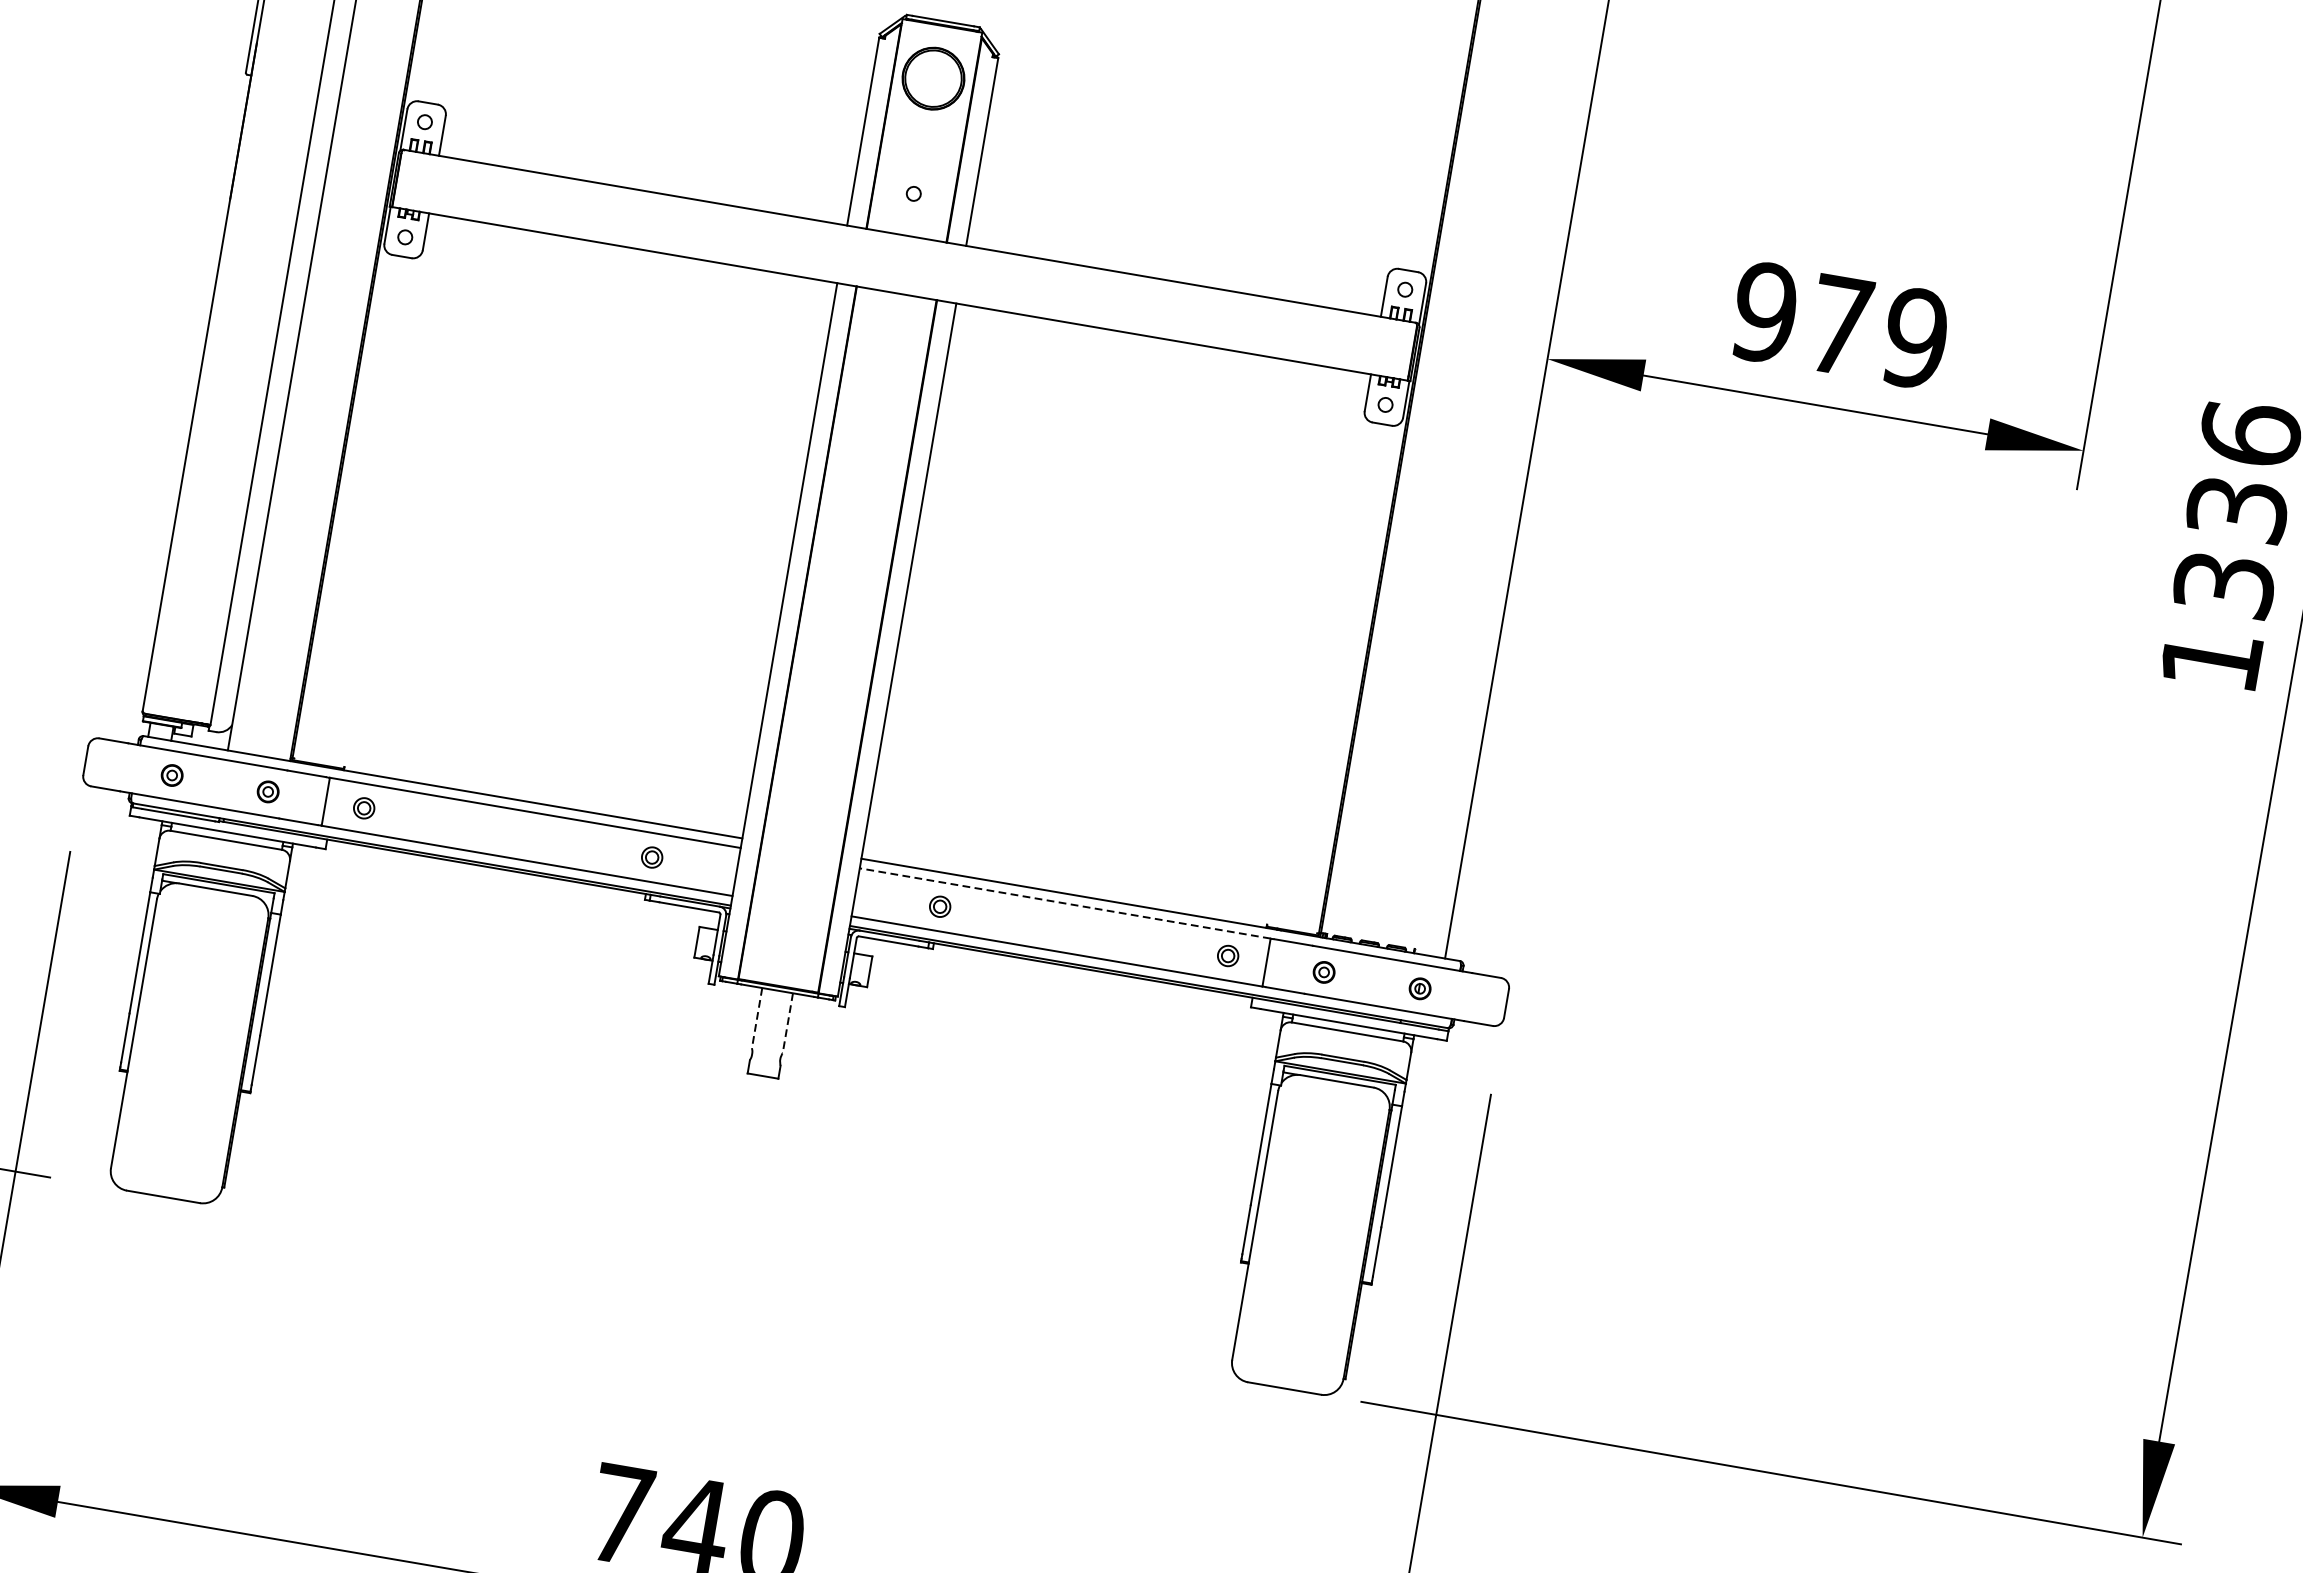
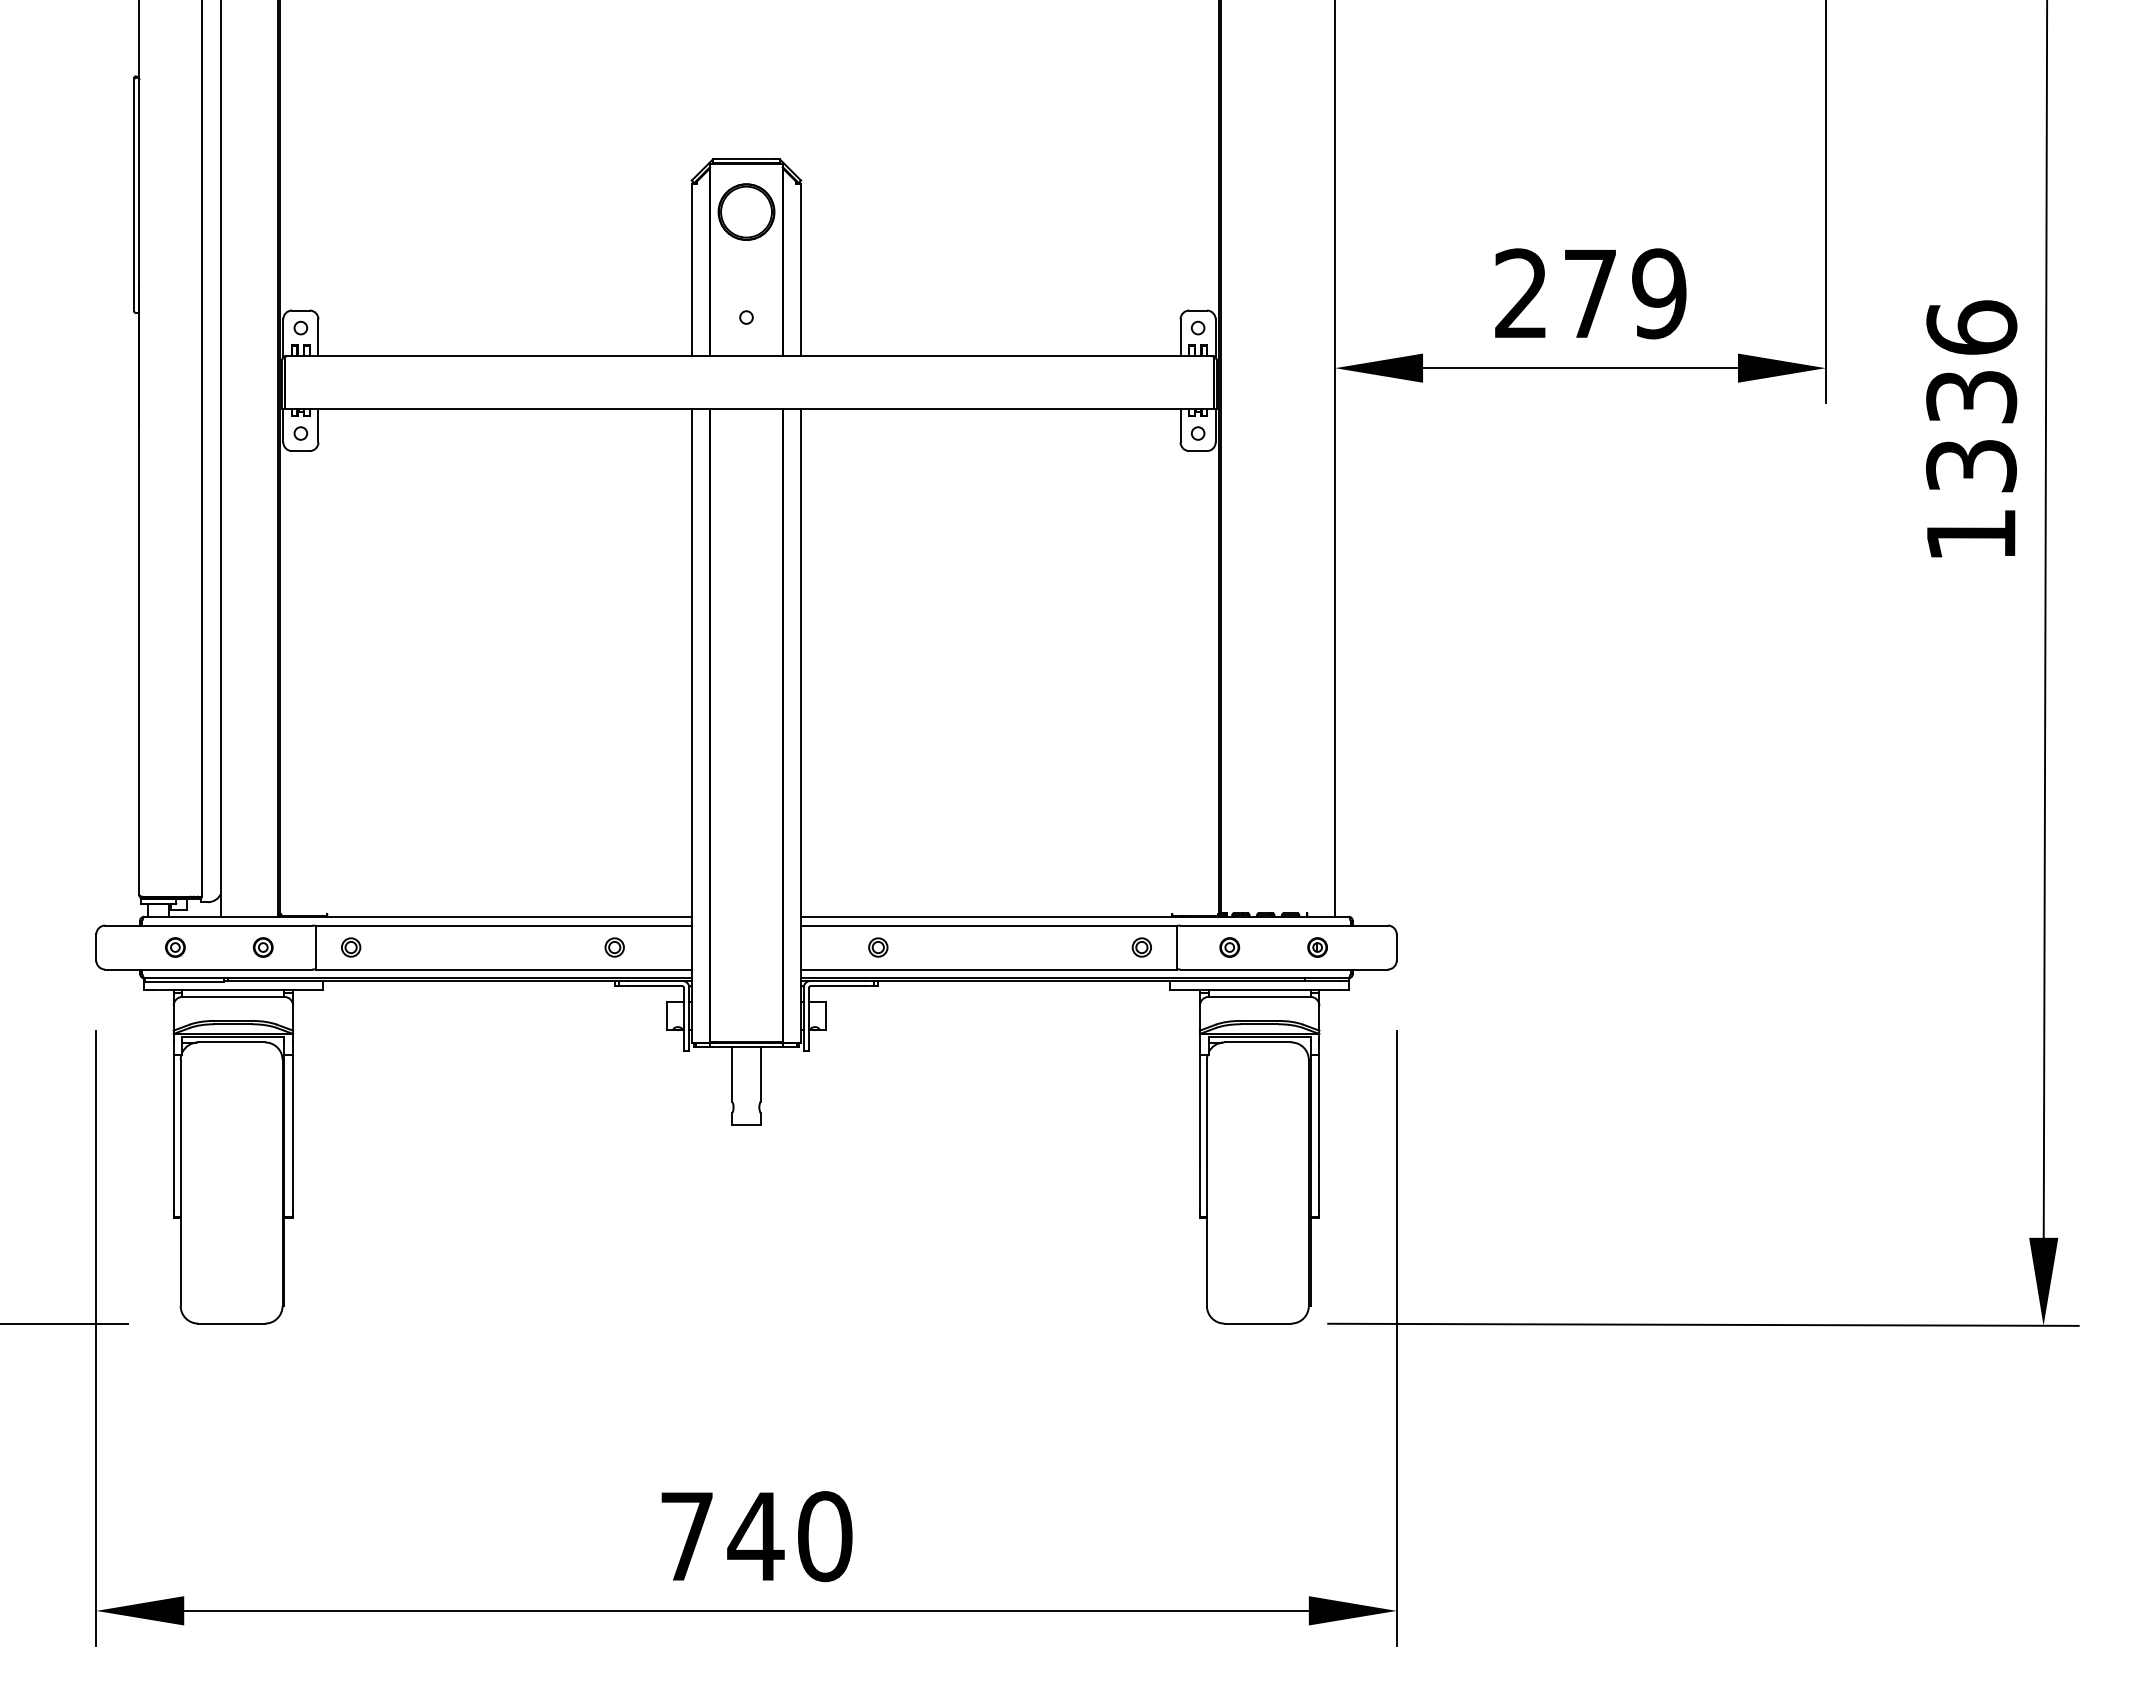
text: (1765, 312) -> (1521, 293), 979 -> 279
line: (1064, 903) -> (988, 925), dashed -> solid
line: (757, 1018) -> (732, 1074), dashed -> solid
line: (787, 1023) -> (760, 1074), dashed -> solid

